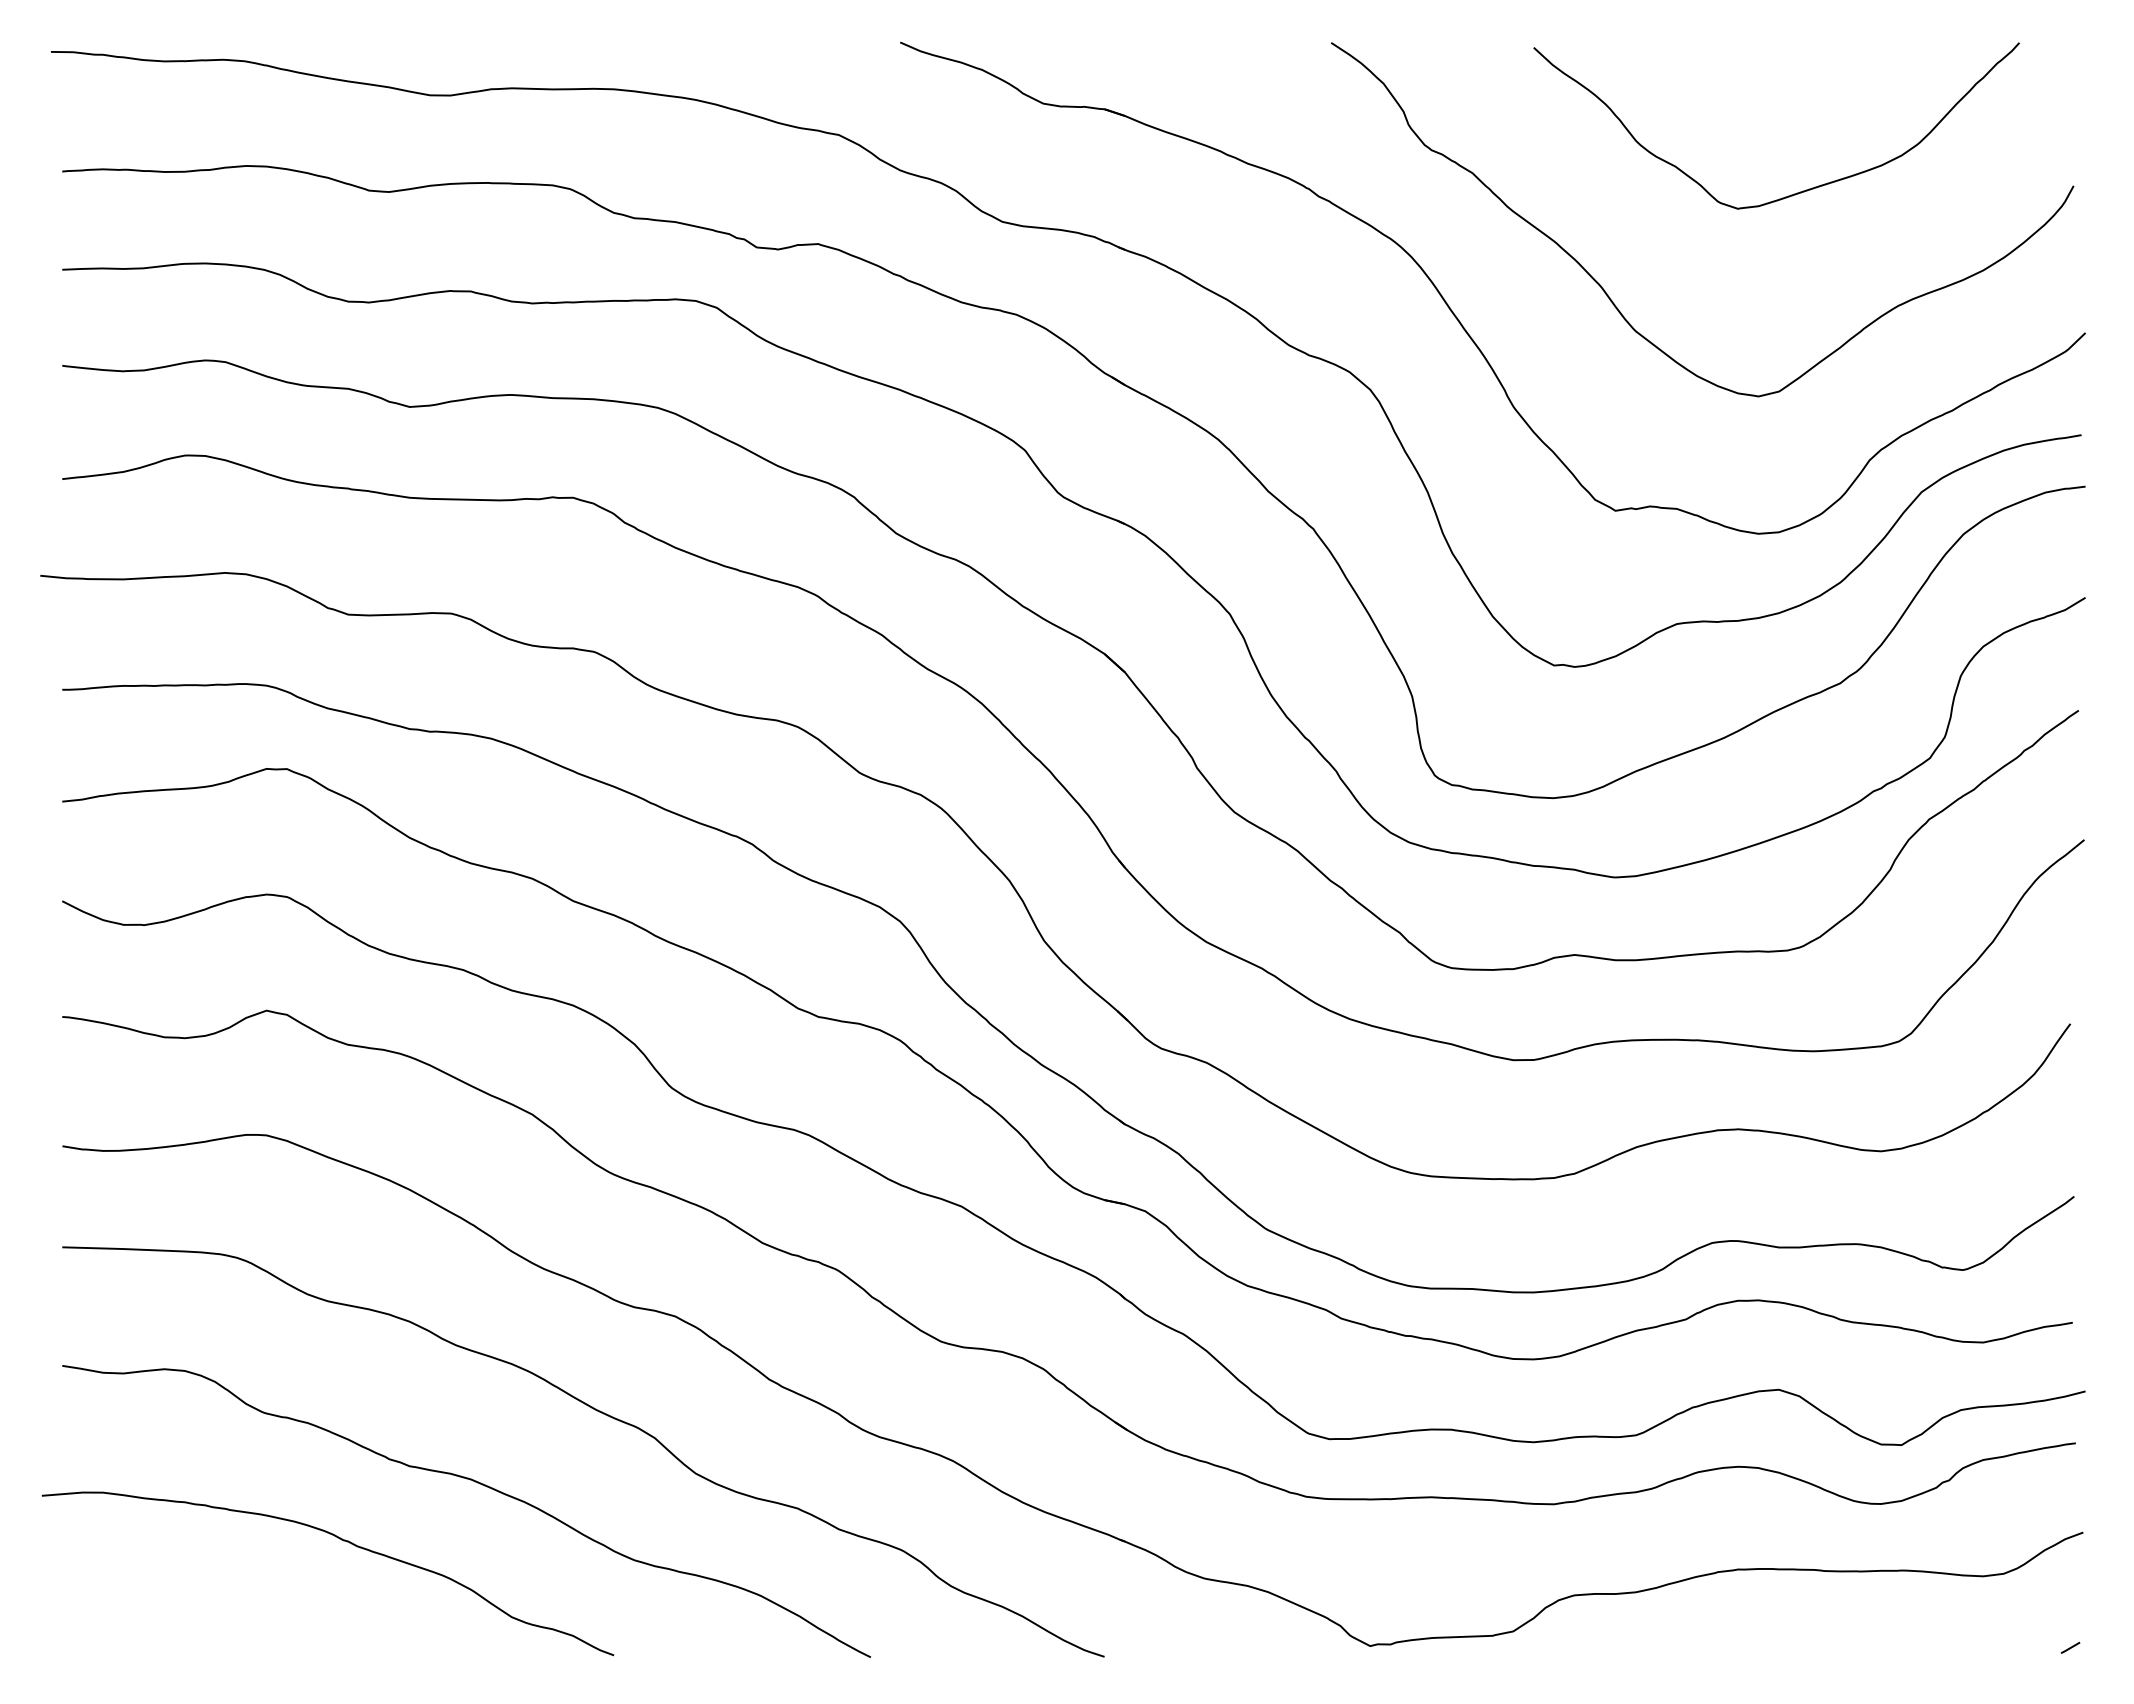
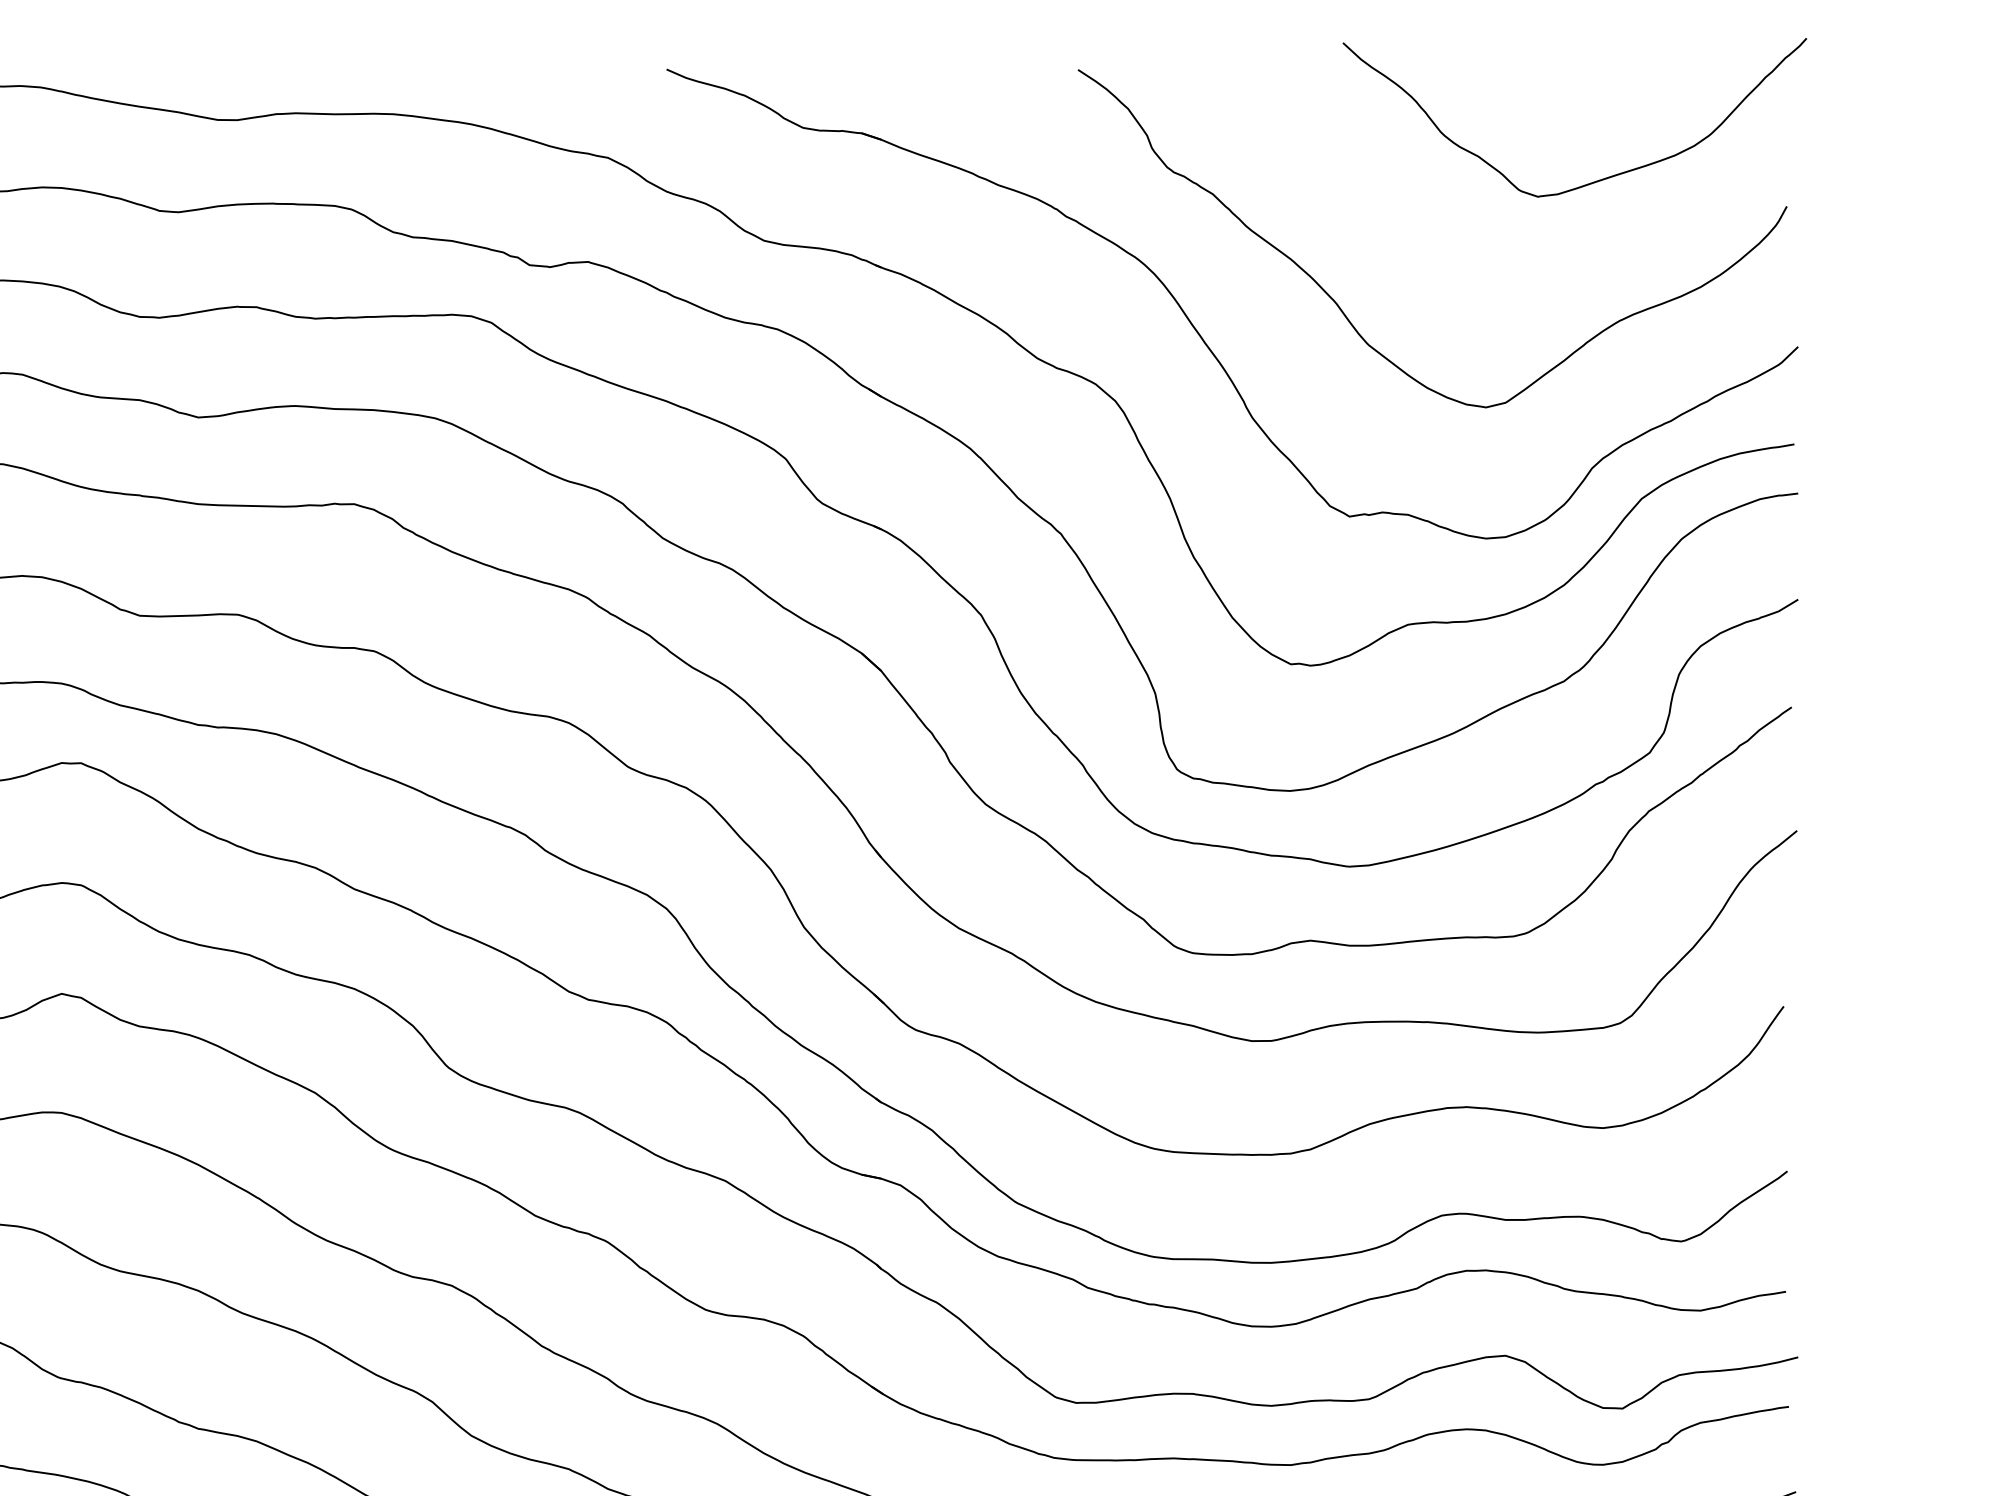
curve: (1797, 192) -> (1594, 181), moved

